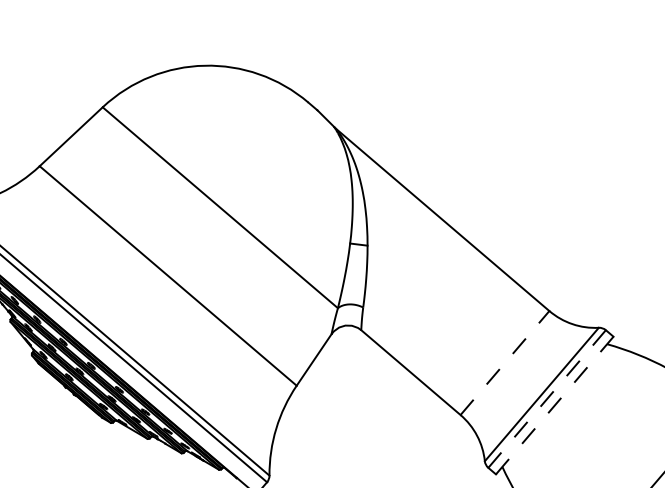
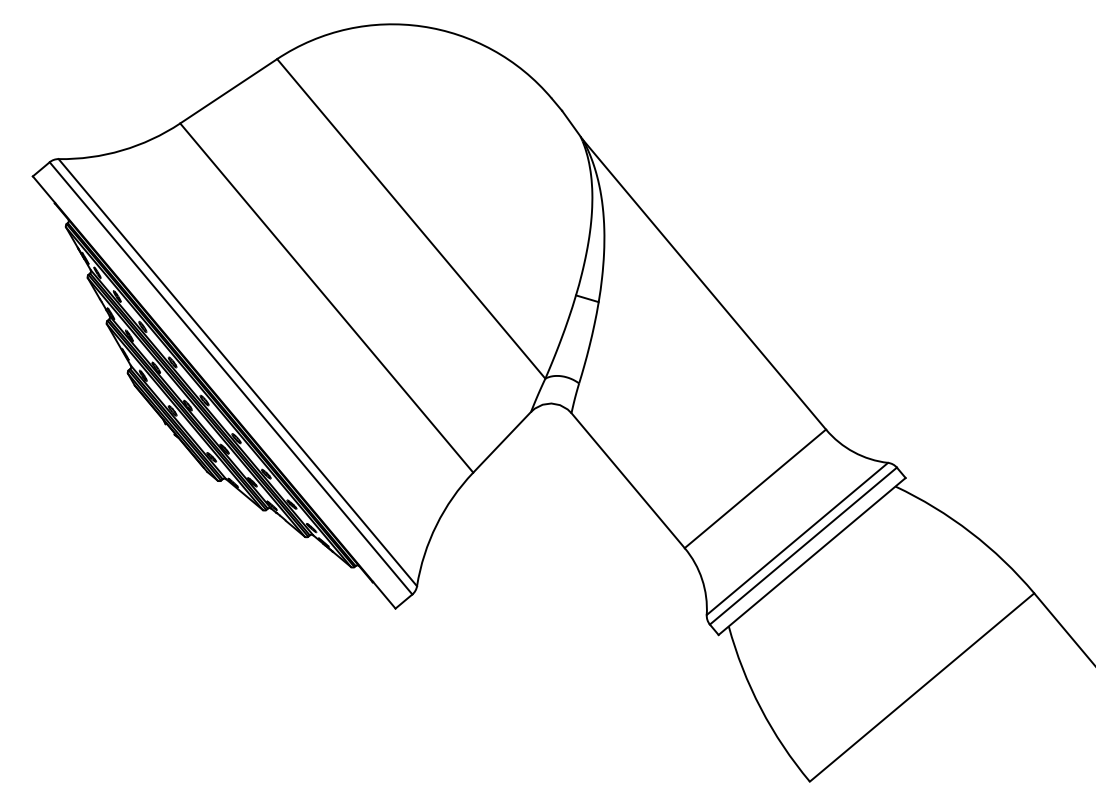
line: (505, 362) -> (755, 488), dashed -> solid
line: (547, 399) -> (803, 546), dashed -> solid
line: (555, 405) -> (812, 556), dashed -> solid

